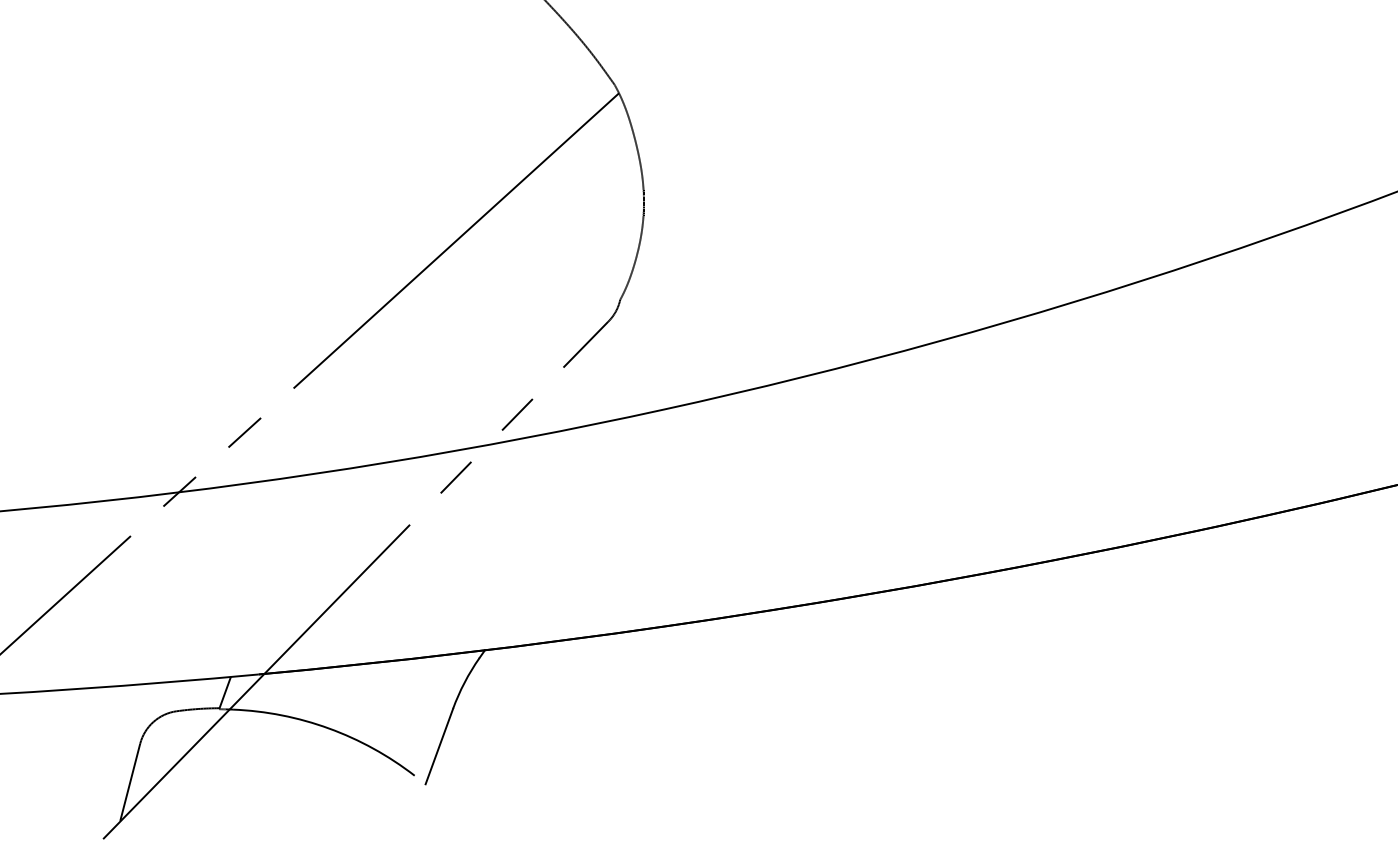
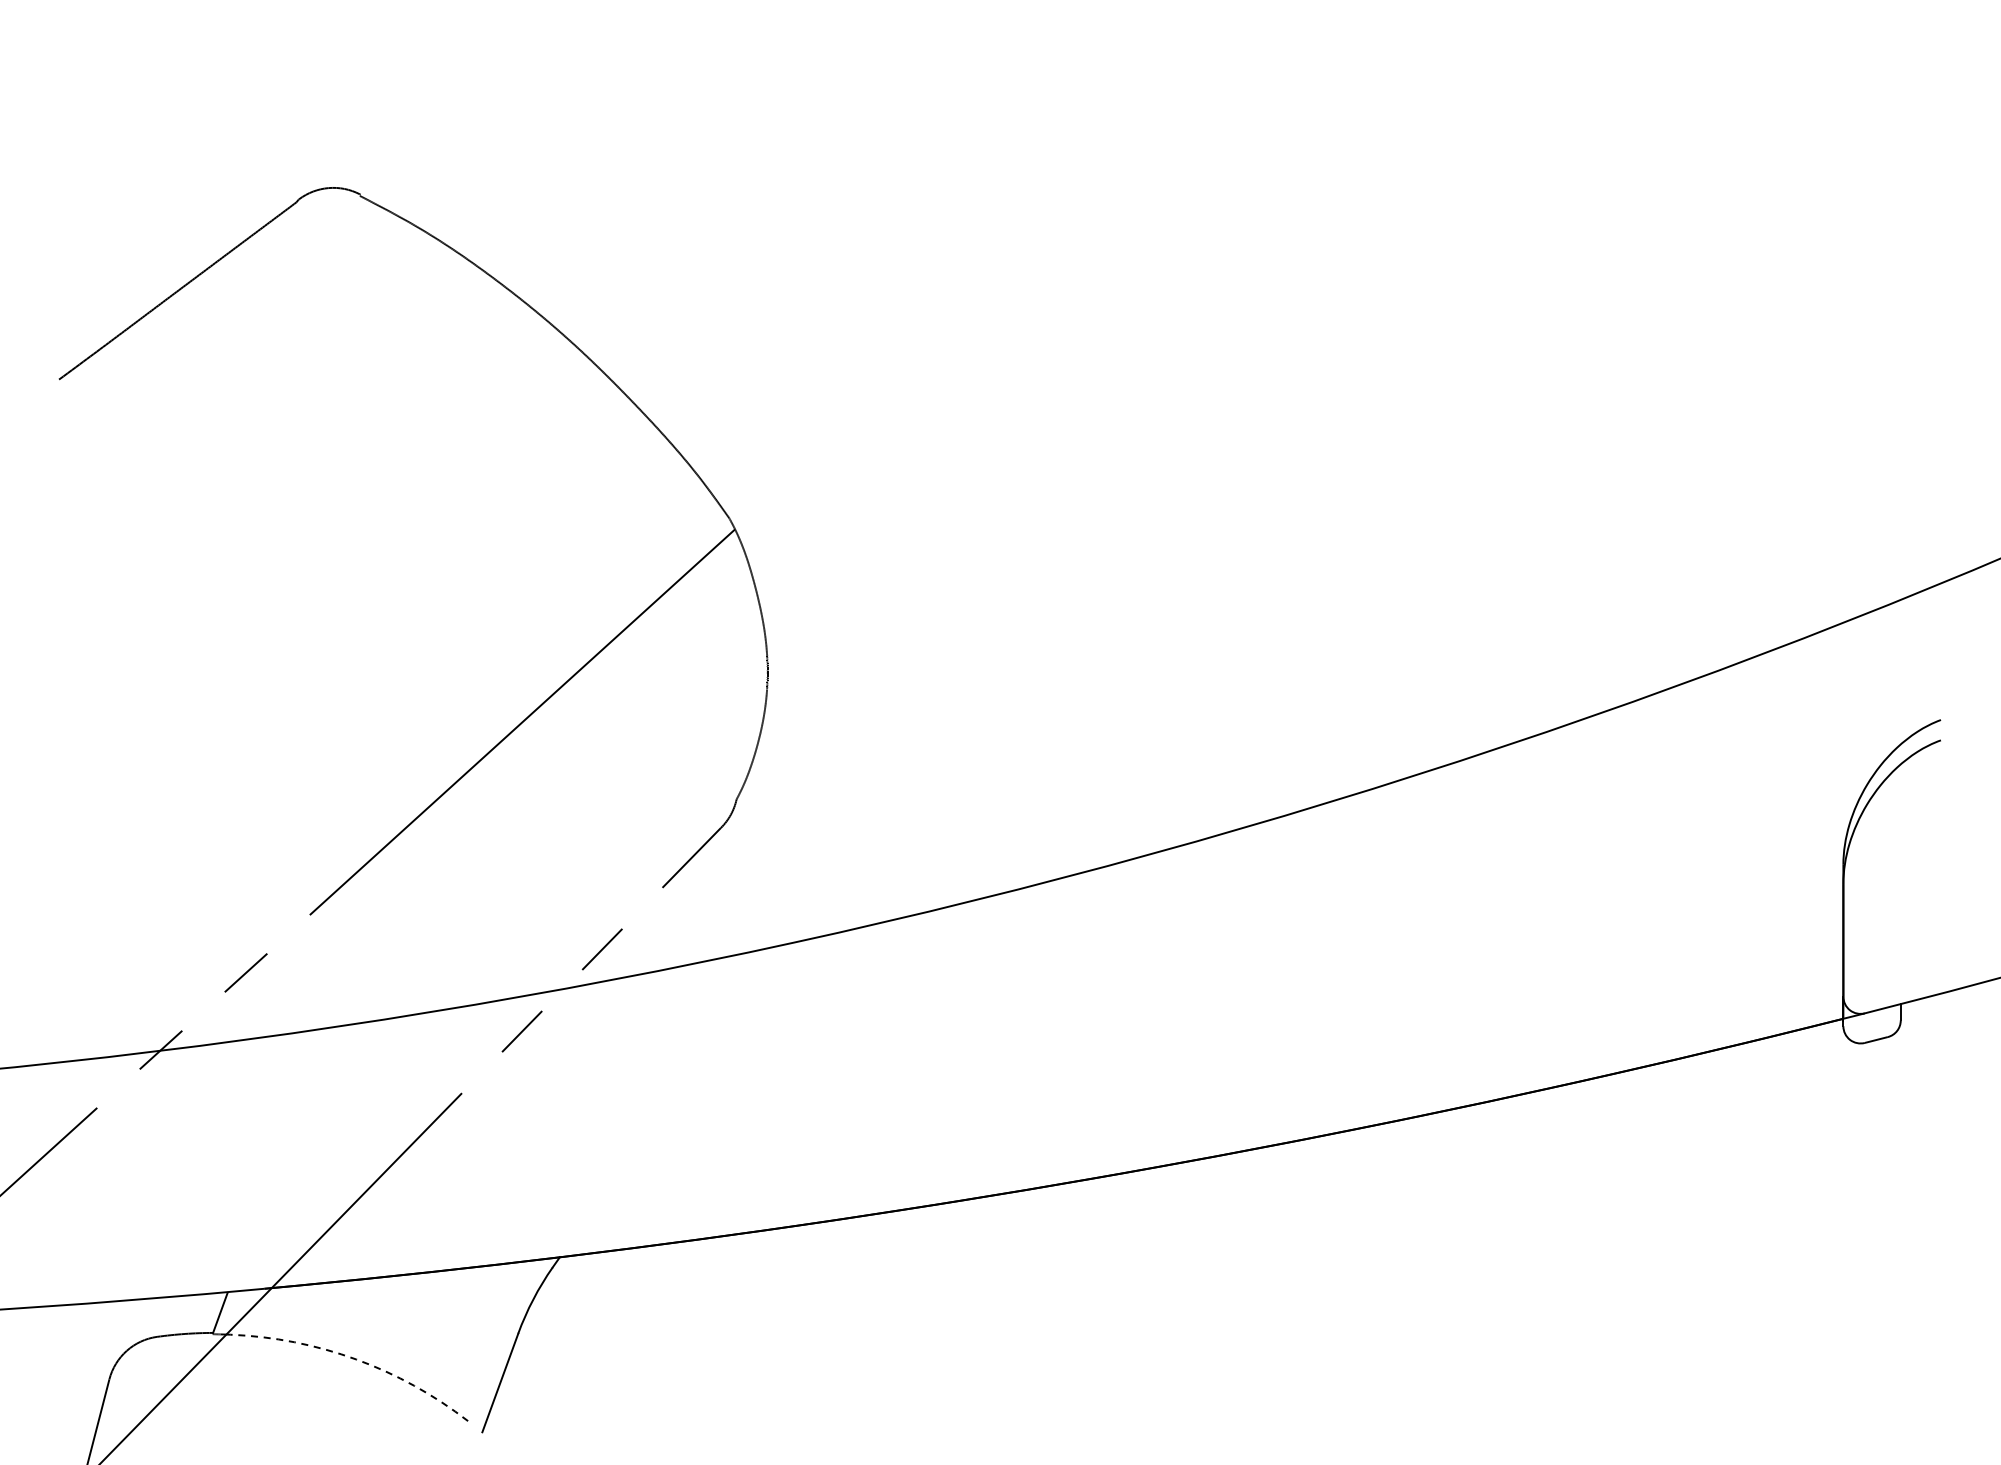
arc: (329, 728) -> (356, 1359), solid -> dashed

